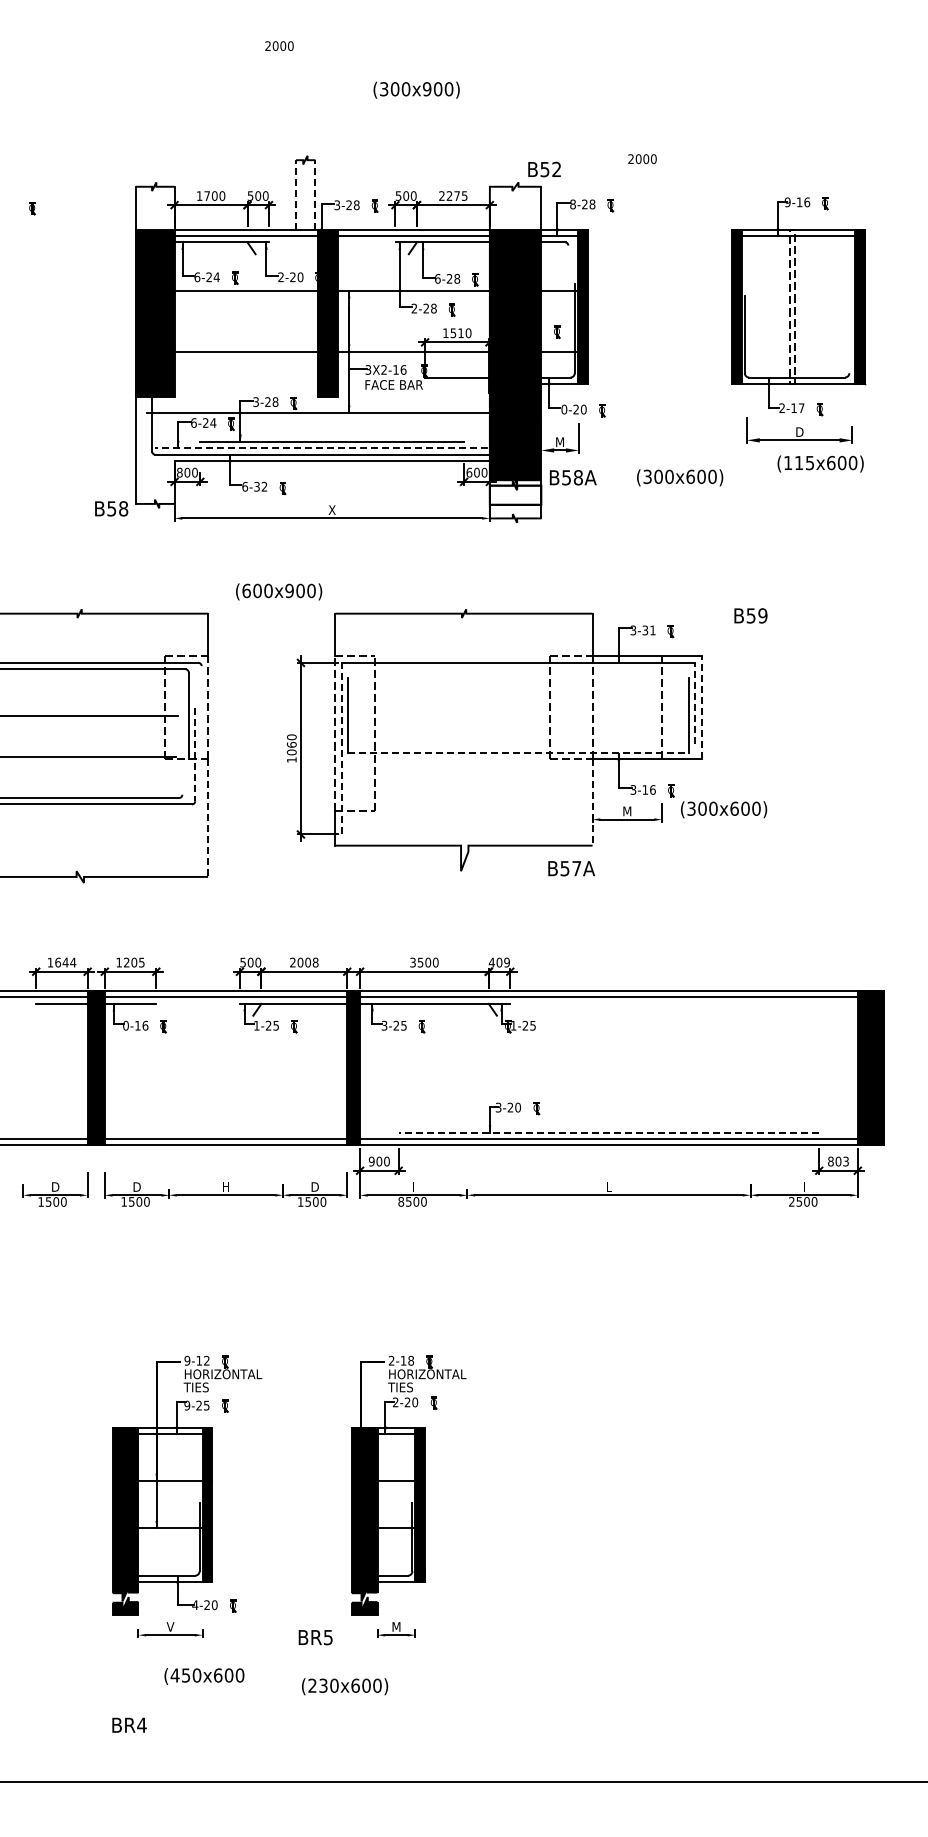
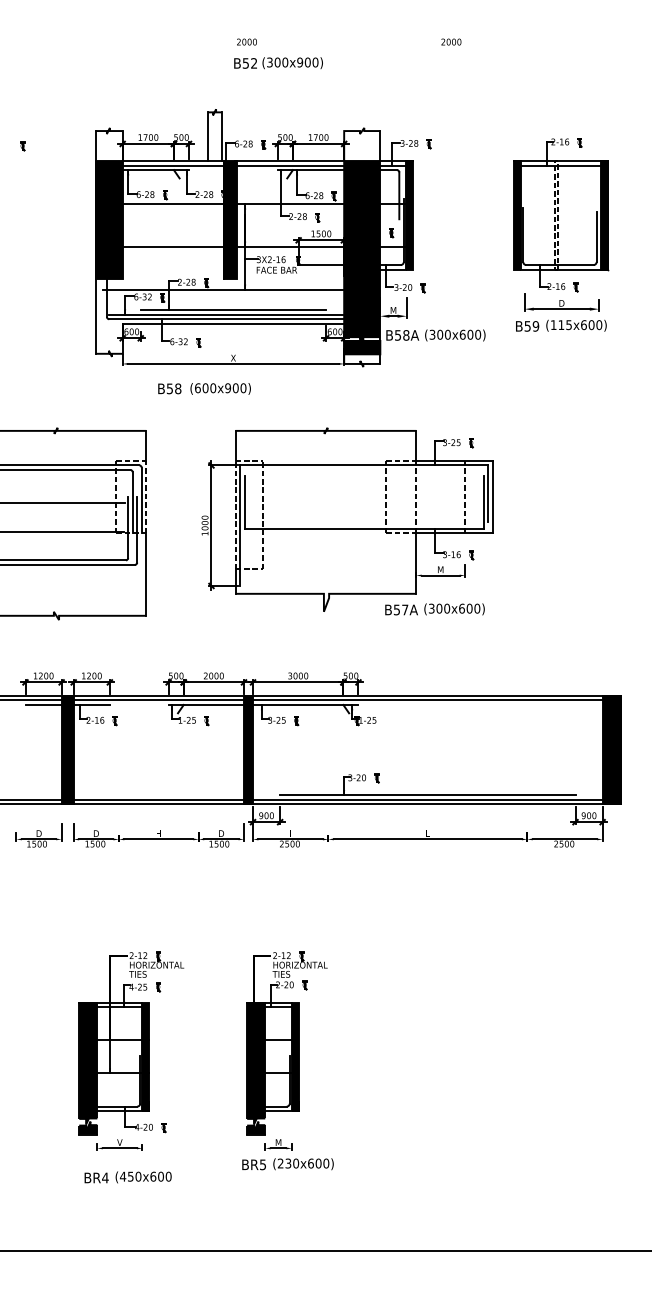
text: (279, 46) -> (246, 42), moved
text: (642, 159) -> (451, 42), moved
text: (544, 169) -> (245, 63), moved
line: (296, 194) -> (208, 136), dashed -> solid
line: (315, 194) -> (221, 136), dashed -> solid
text: (453, 195) -> (318, 137), 2275 -> 1700
text: (787, 202) -> (553, 142), 9-16 -> 2-16
text: (572, 204) -> (402, 143), 8-28 -> 3-28
text: (337, 205) -> (237, 144), 3-28 -> 6-28
text: (300, 276) -> (211, 194), 2-20 -> 2-28
text: (216, 277) -> (152, 194), 6-24 -> 6-28
line: (568, 278) -> (399, 195), added
text: (460, 333) -> (323, 234), 1510 -> 1500
line: (849, 337) -> (596, 236), added
text: (255, 402) -> (179, 282), 3-28 -> 2-28
text: (801, 408) -> (563, 286), 2-17 -> 2-16
text: (564, 409) -> (396, 287), 0-20 -> 3-20
text: (209, 422) -> (147, 296), 6-24 -> 6-32
line: (343, 448) -> (241, 314), dashed -> solid
text: (179, 472) -> (126, 331), 800 -> 600
text: (680, 477) -> (455, 335), moved
fill: (515, 492) -> (362, 345), added
text: (111, 508) -> (169, 388), moved
text: (279, 591) -> (220, 388), moved
text: (750, 615) -> (527, 326), moved
text: (648, 630) -> (455, 442), 3-31 -> 3-25
line: (695, 702) -> (488, 493), dashed -> solid
line: (701, 707) -> (492, 496), dashed -> solid
line: (201, 712) -> (141, 500), added
text: (291, 744) -> (204, 522), 1060 -> 1000
line: (341, 748) -> (239, 525), dashed -> solid
line: (182, 750) -> (128, 526), added
line: (518, 752) -> (364, 528), dashed -> solid
line: (195, 754) -> (137, 529), dashed -> solid
line: (592, 803) -> (416, 564), dashed -> solid
text: (724, 809) -> (454, 609), moved
line: (208, 818) -> (146, 574), dashed -> solid
text: (65, 962) -> (46, 675), 1644 -> 1200
text: (141, 962) -> (99, 675), 1205 -> 1200
text: (315, 962) -> (221, 675), 2008 -> 2000
text: (420, 962) -> (295, 675), 3500 -> 3000
text: (498, 962) -> (350, 675), 409 -> 500
text: (125, 1025) -> (88, 720), 0-16 -> 2-16
line: (608, 1132) -> (427, 795), dashed -> solid
text: (838, 1161) -> (589, 815), 803 -> 900
text: (401, 1201) -> (282, 843), 8500 -> 2500
text: (187, 1360) -> (131, 955), 9-12 -> 2-12
text: (411, 1360) -> (289, 955), 2-18 -> 2-12
text: (187, 1405) -> (131, 987), 9-25 -> 4-25
text: (315, 1637) -> (254, 1164), moved
text: (345, 1686) -> (303, 1164), moved
text: (129, 1724) -> (96, 1177), moved

